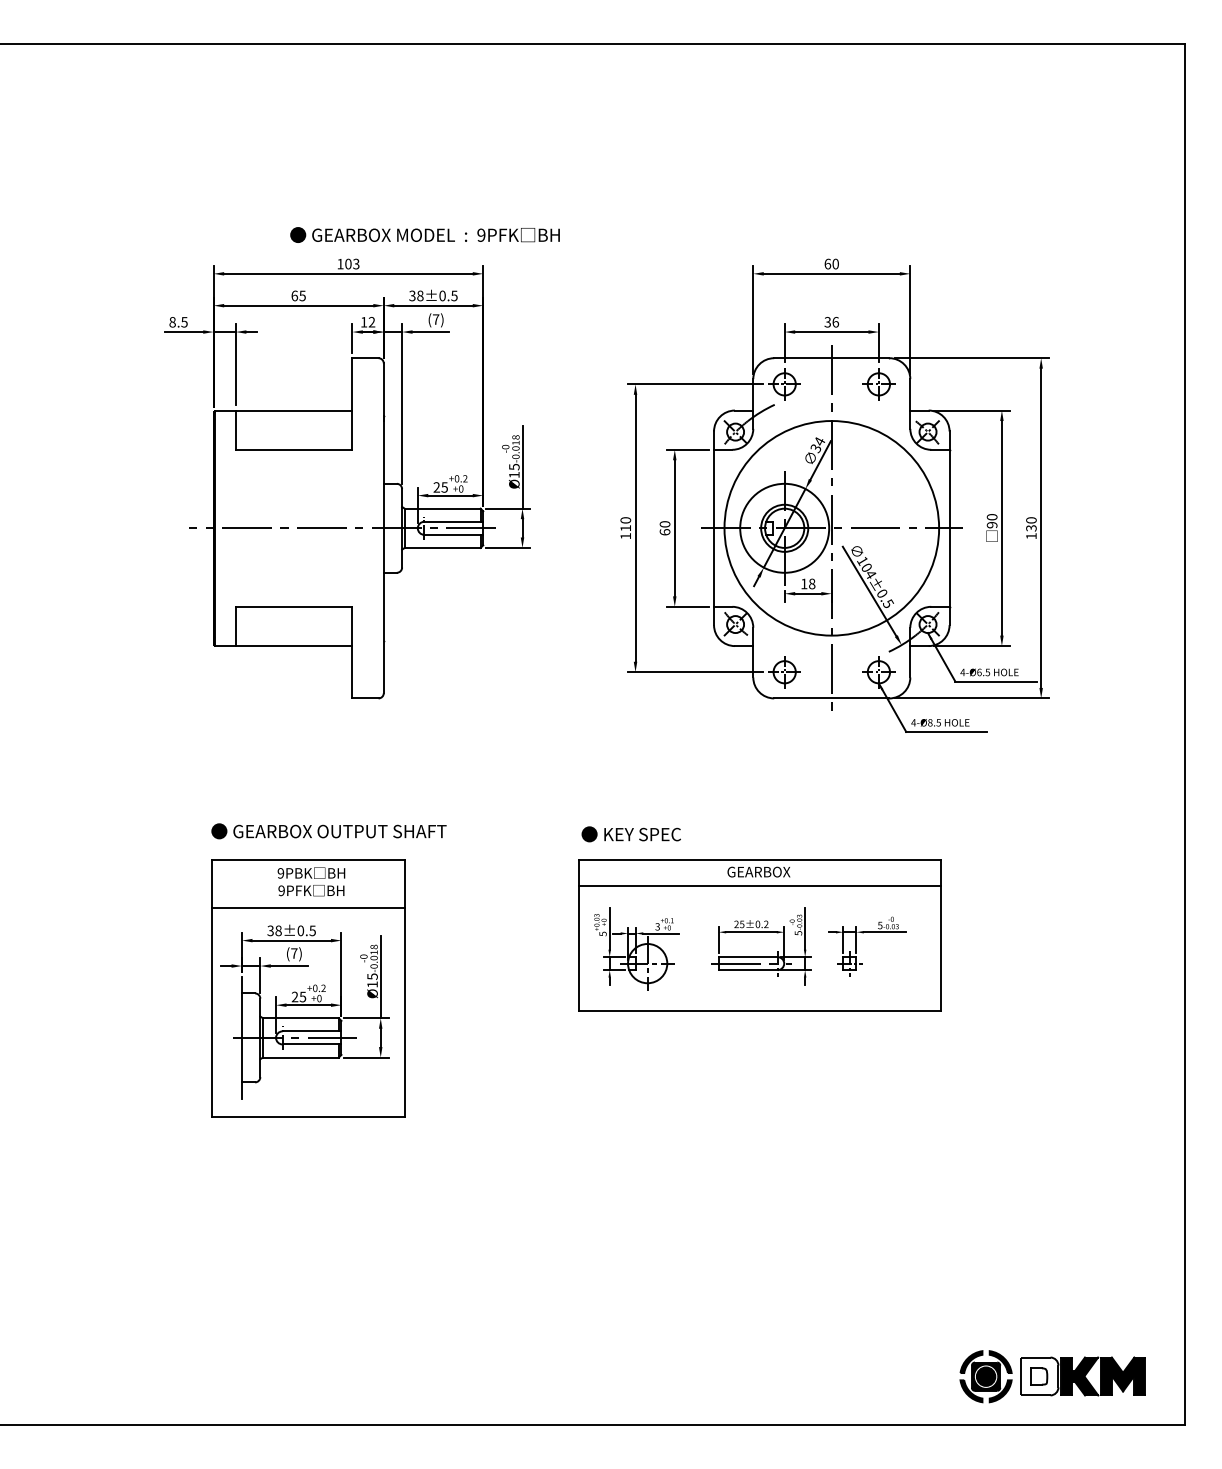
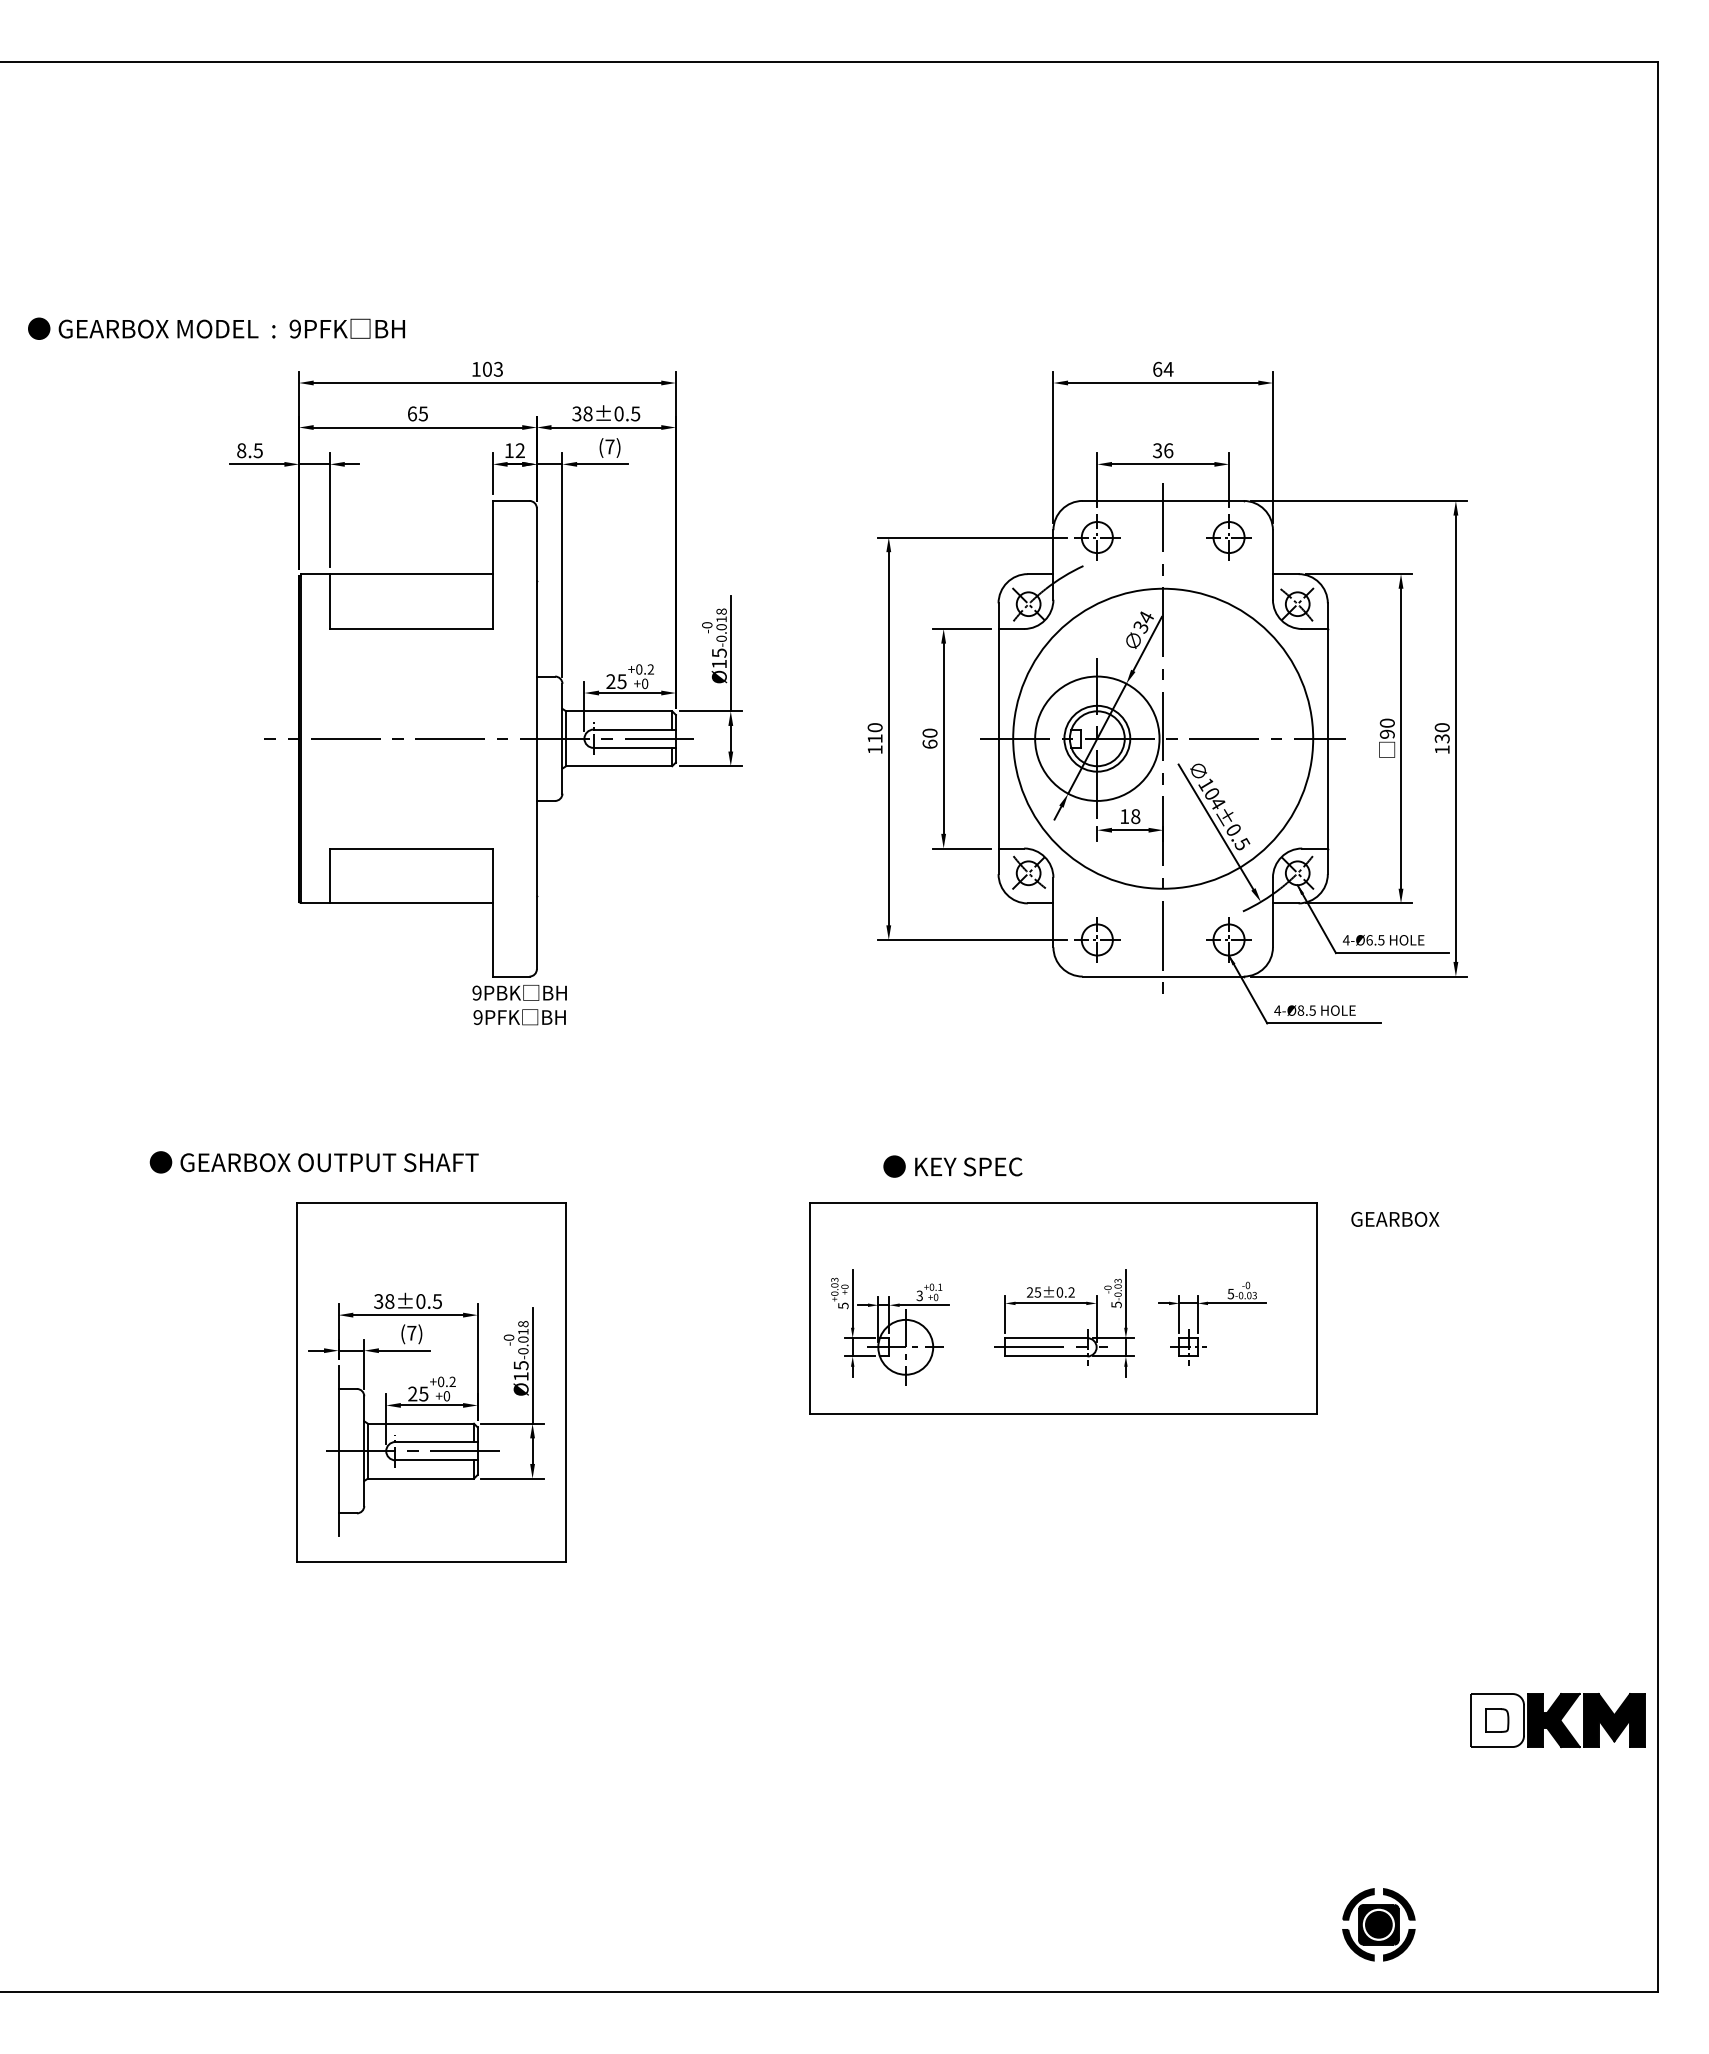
text: (425, 234) -> (216, 328), moved
text: (835, 263) -> (1168, 368), 60 -> 64
text: (328, 831) -> (313, 1162), moved
text: (631, 834) -> (952, 1166), moved
text: (759, 871) -> (1395, 1218), moved
text: (311, 882) -> (519, 1005), moved
line: (759, 886) -> (1062, 1239), removed
line: (308, 907) -> (431, 1269), removed
part: (1082, 1376) -> (1557, 1720), moved

